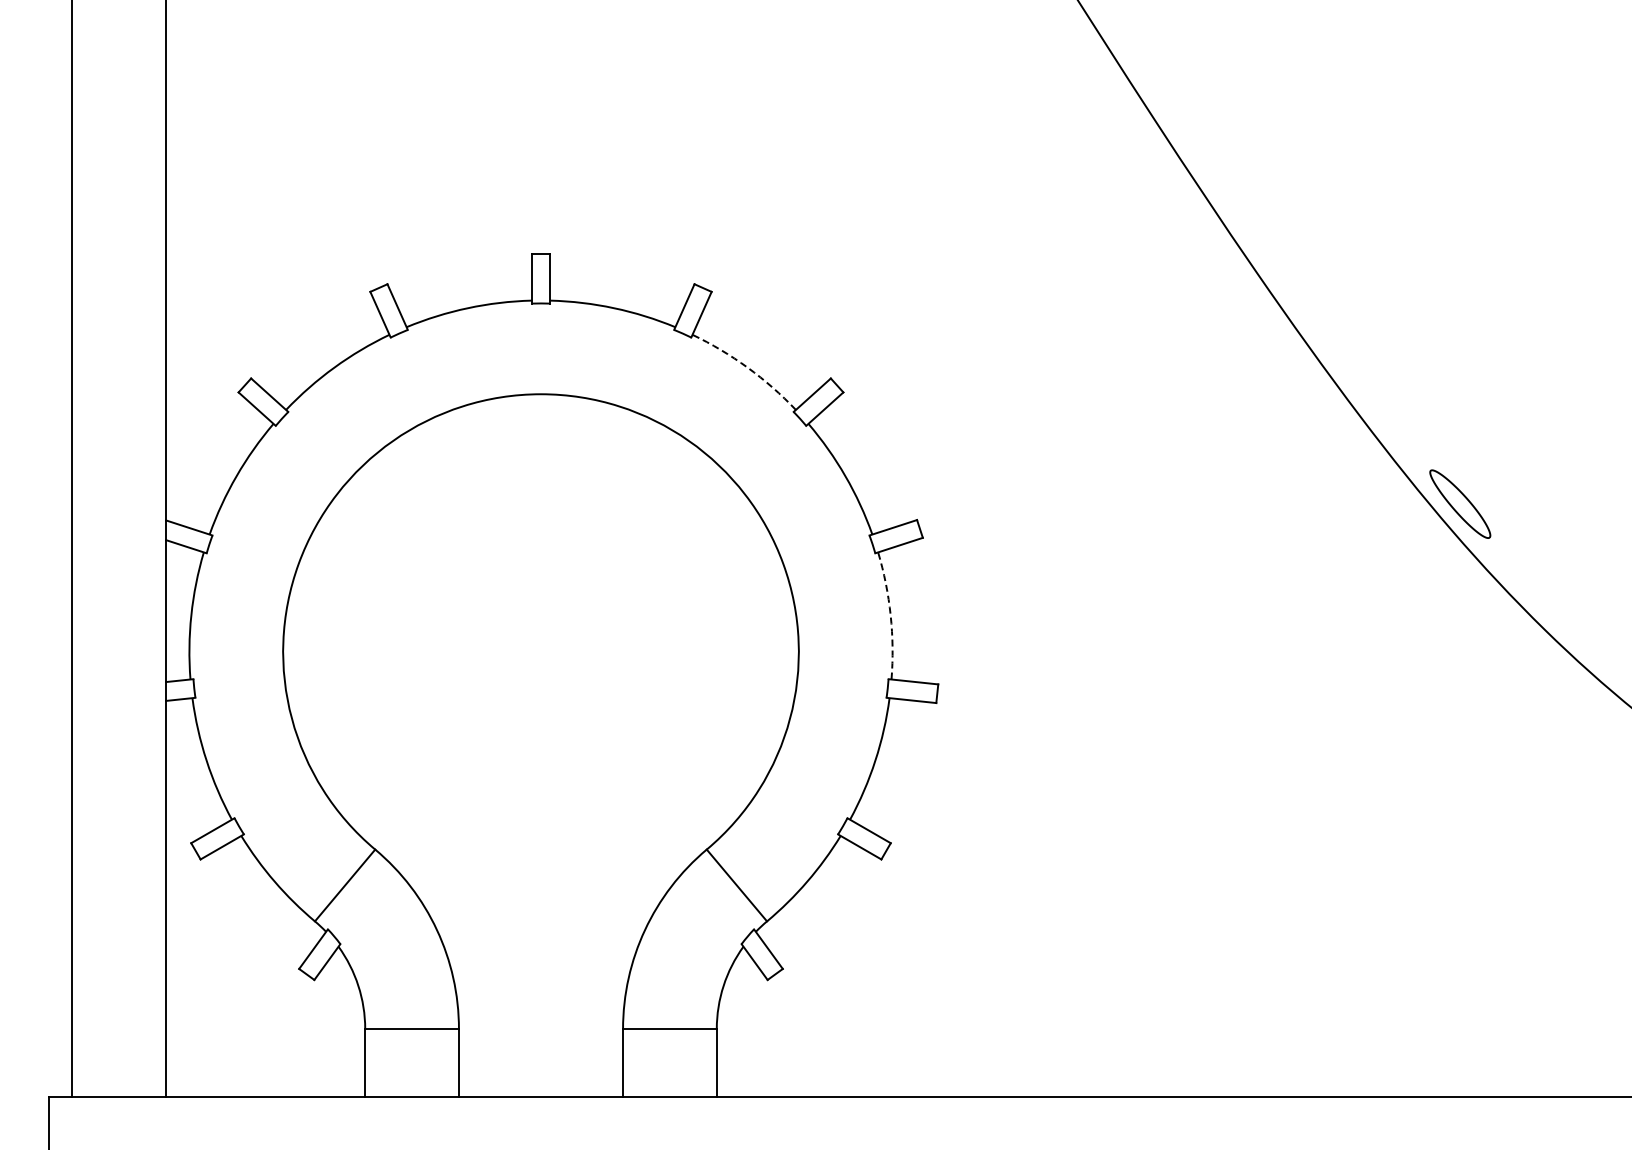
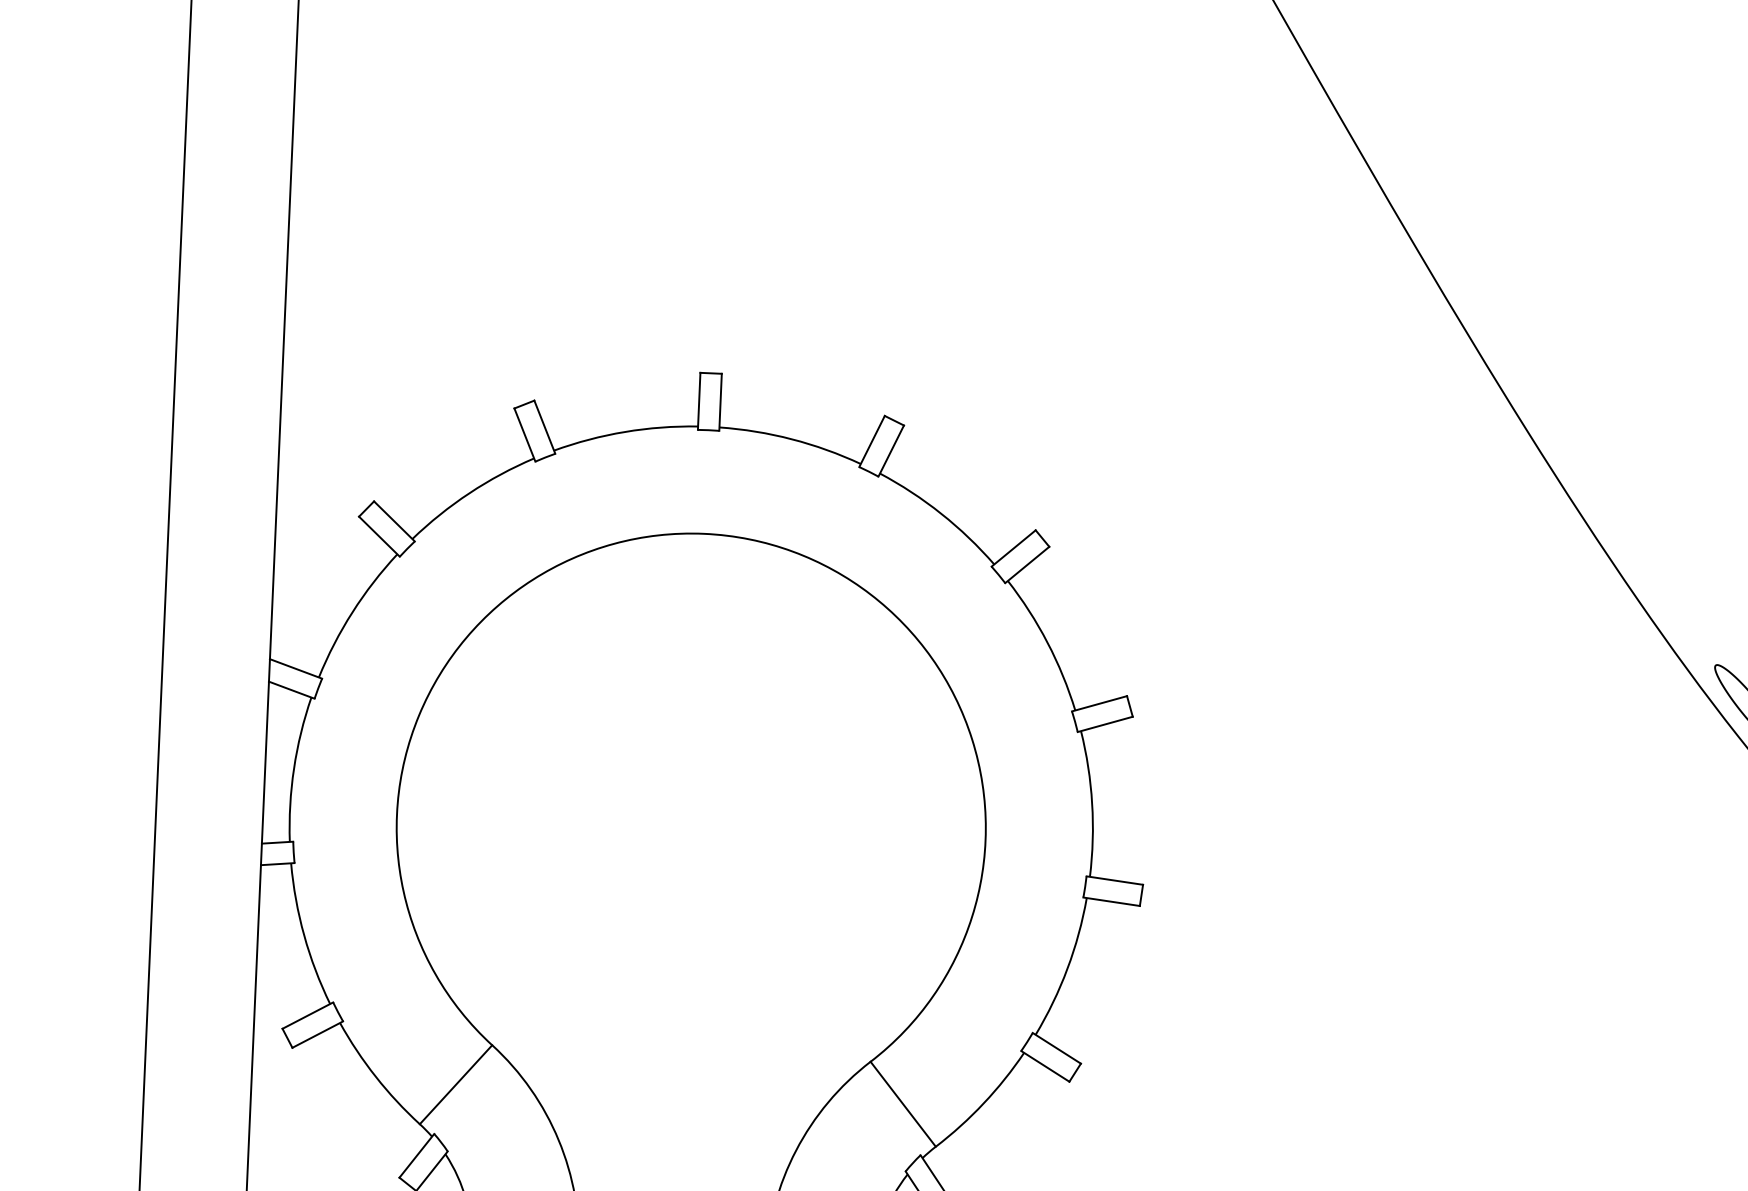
arc: (747, 367) -> (941, 513), dashed -> solid
arc: (890, 615) -> (1091, 803), dashed -> solid

